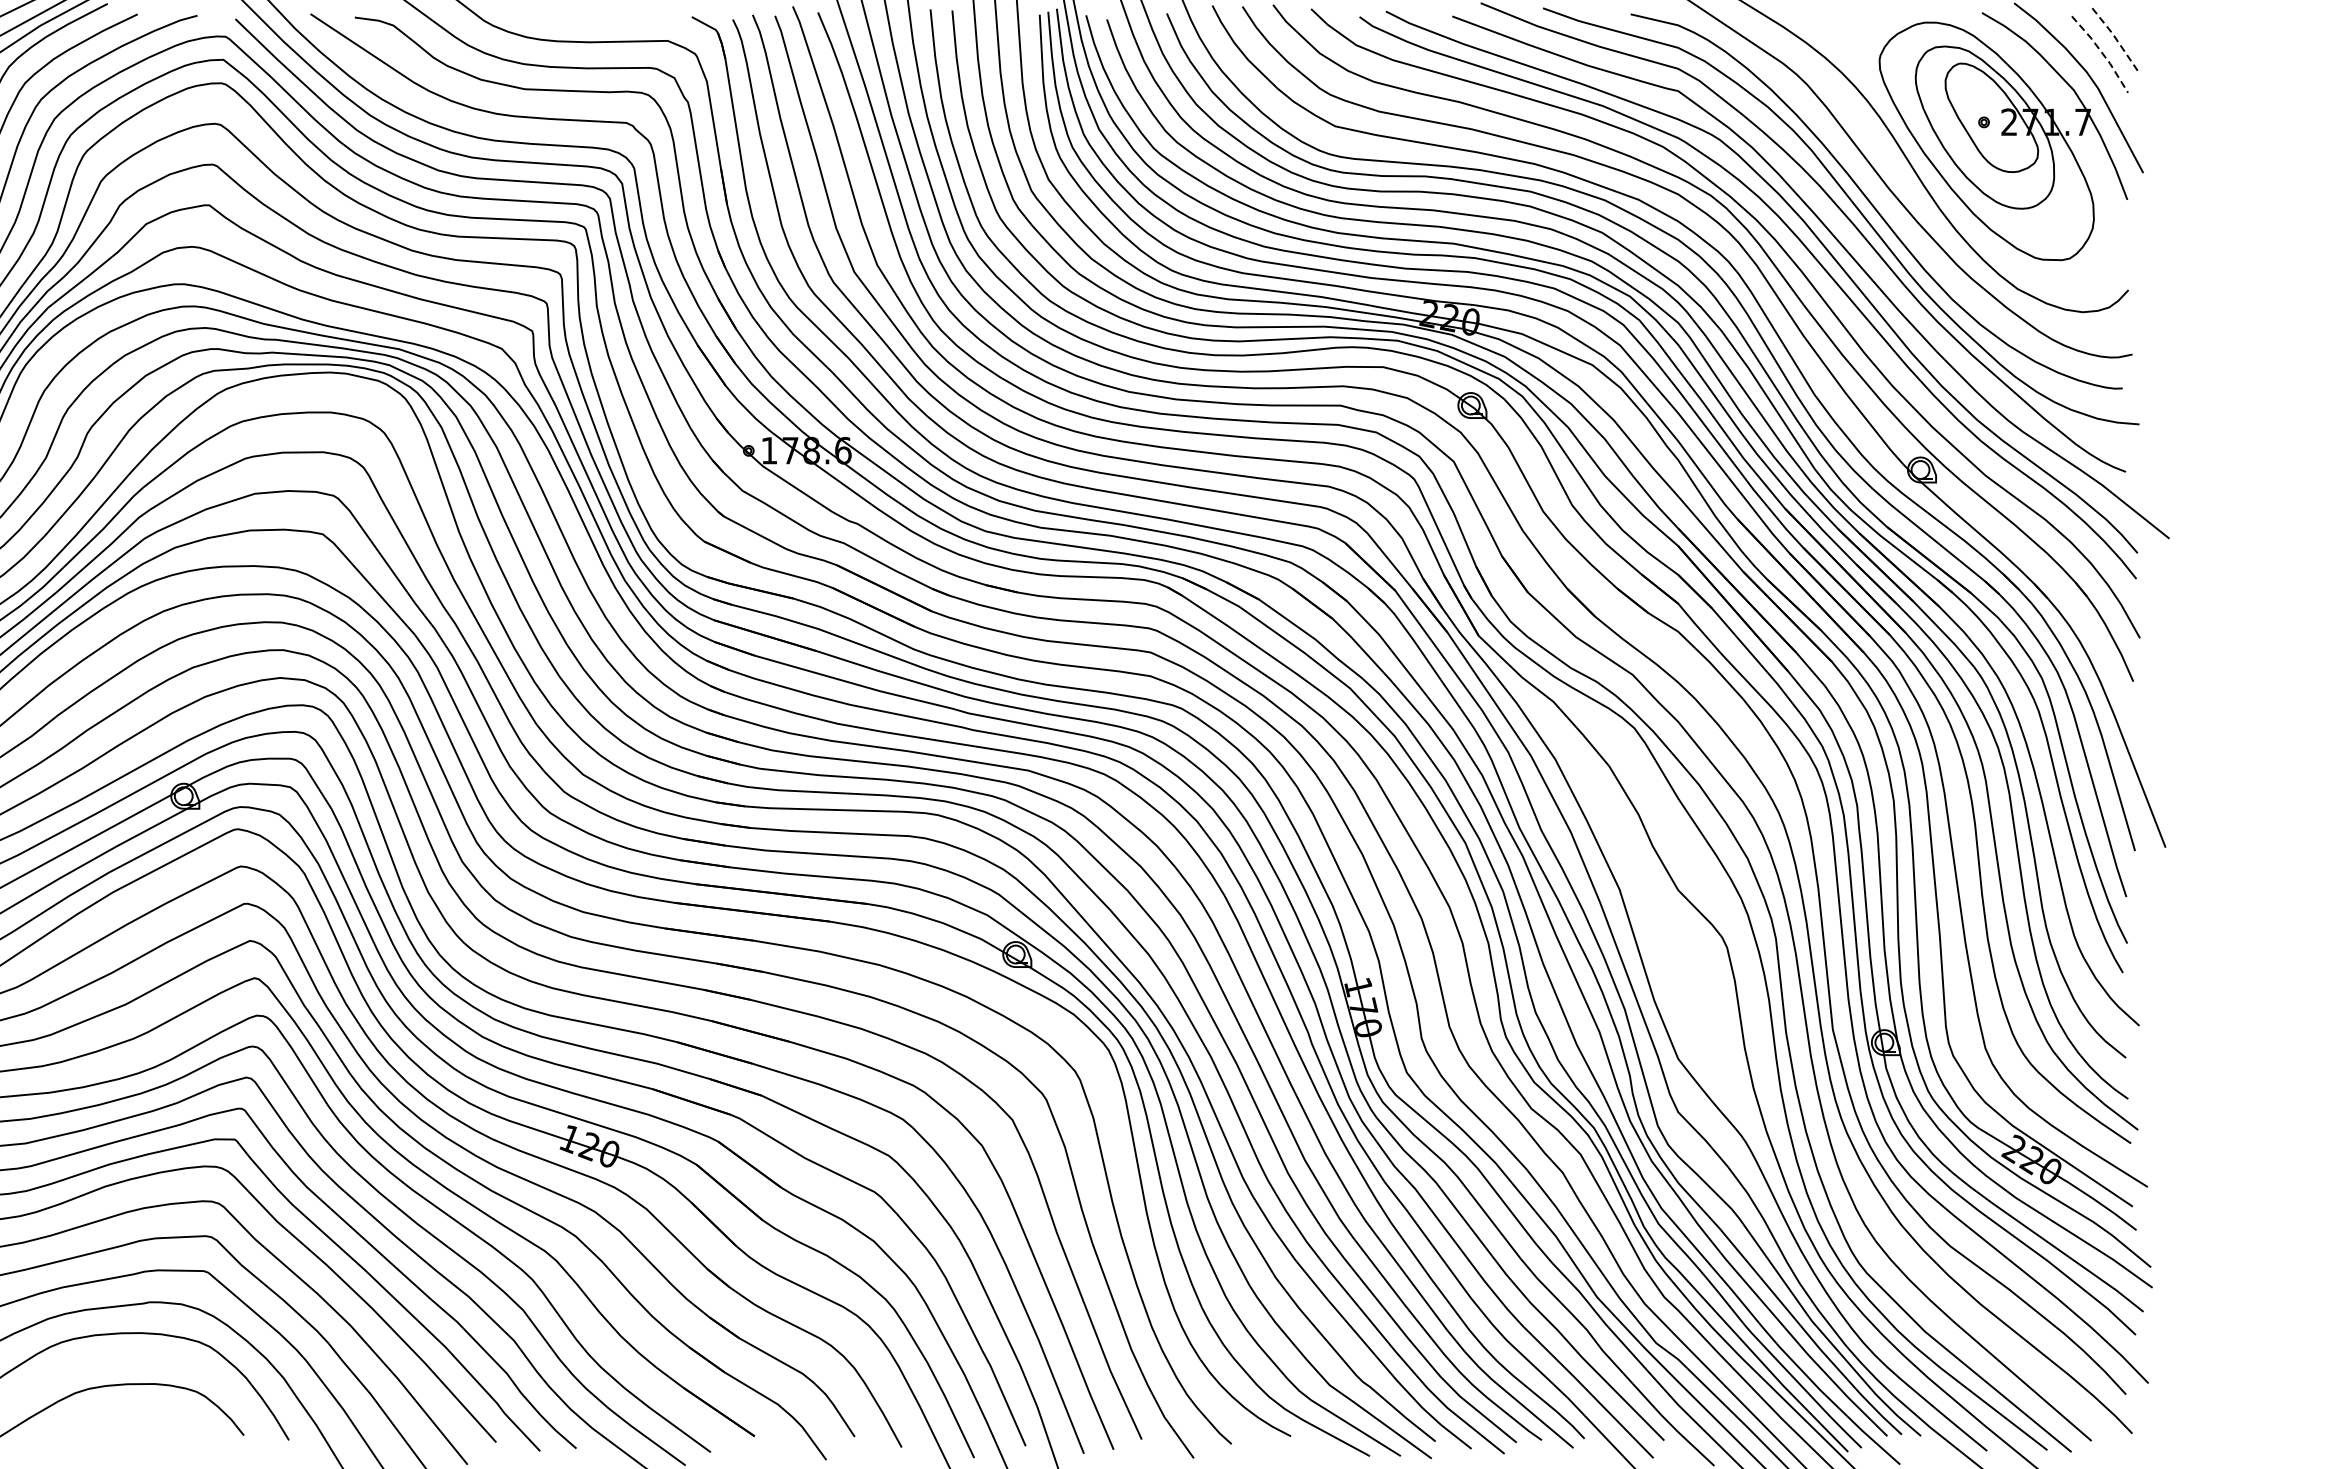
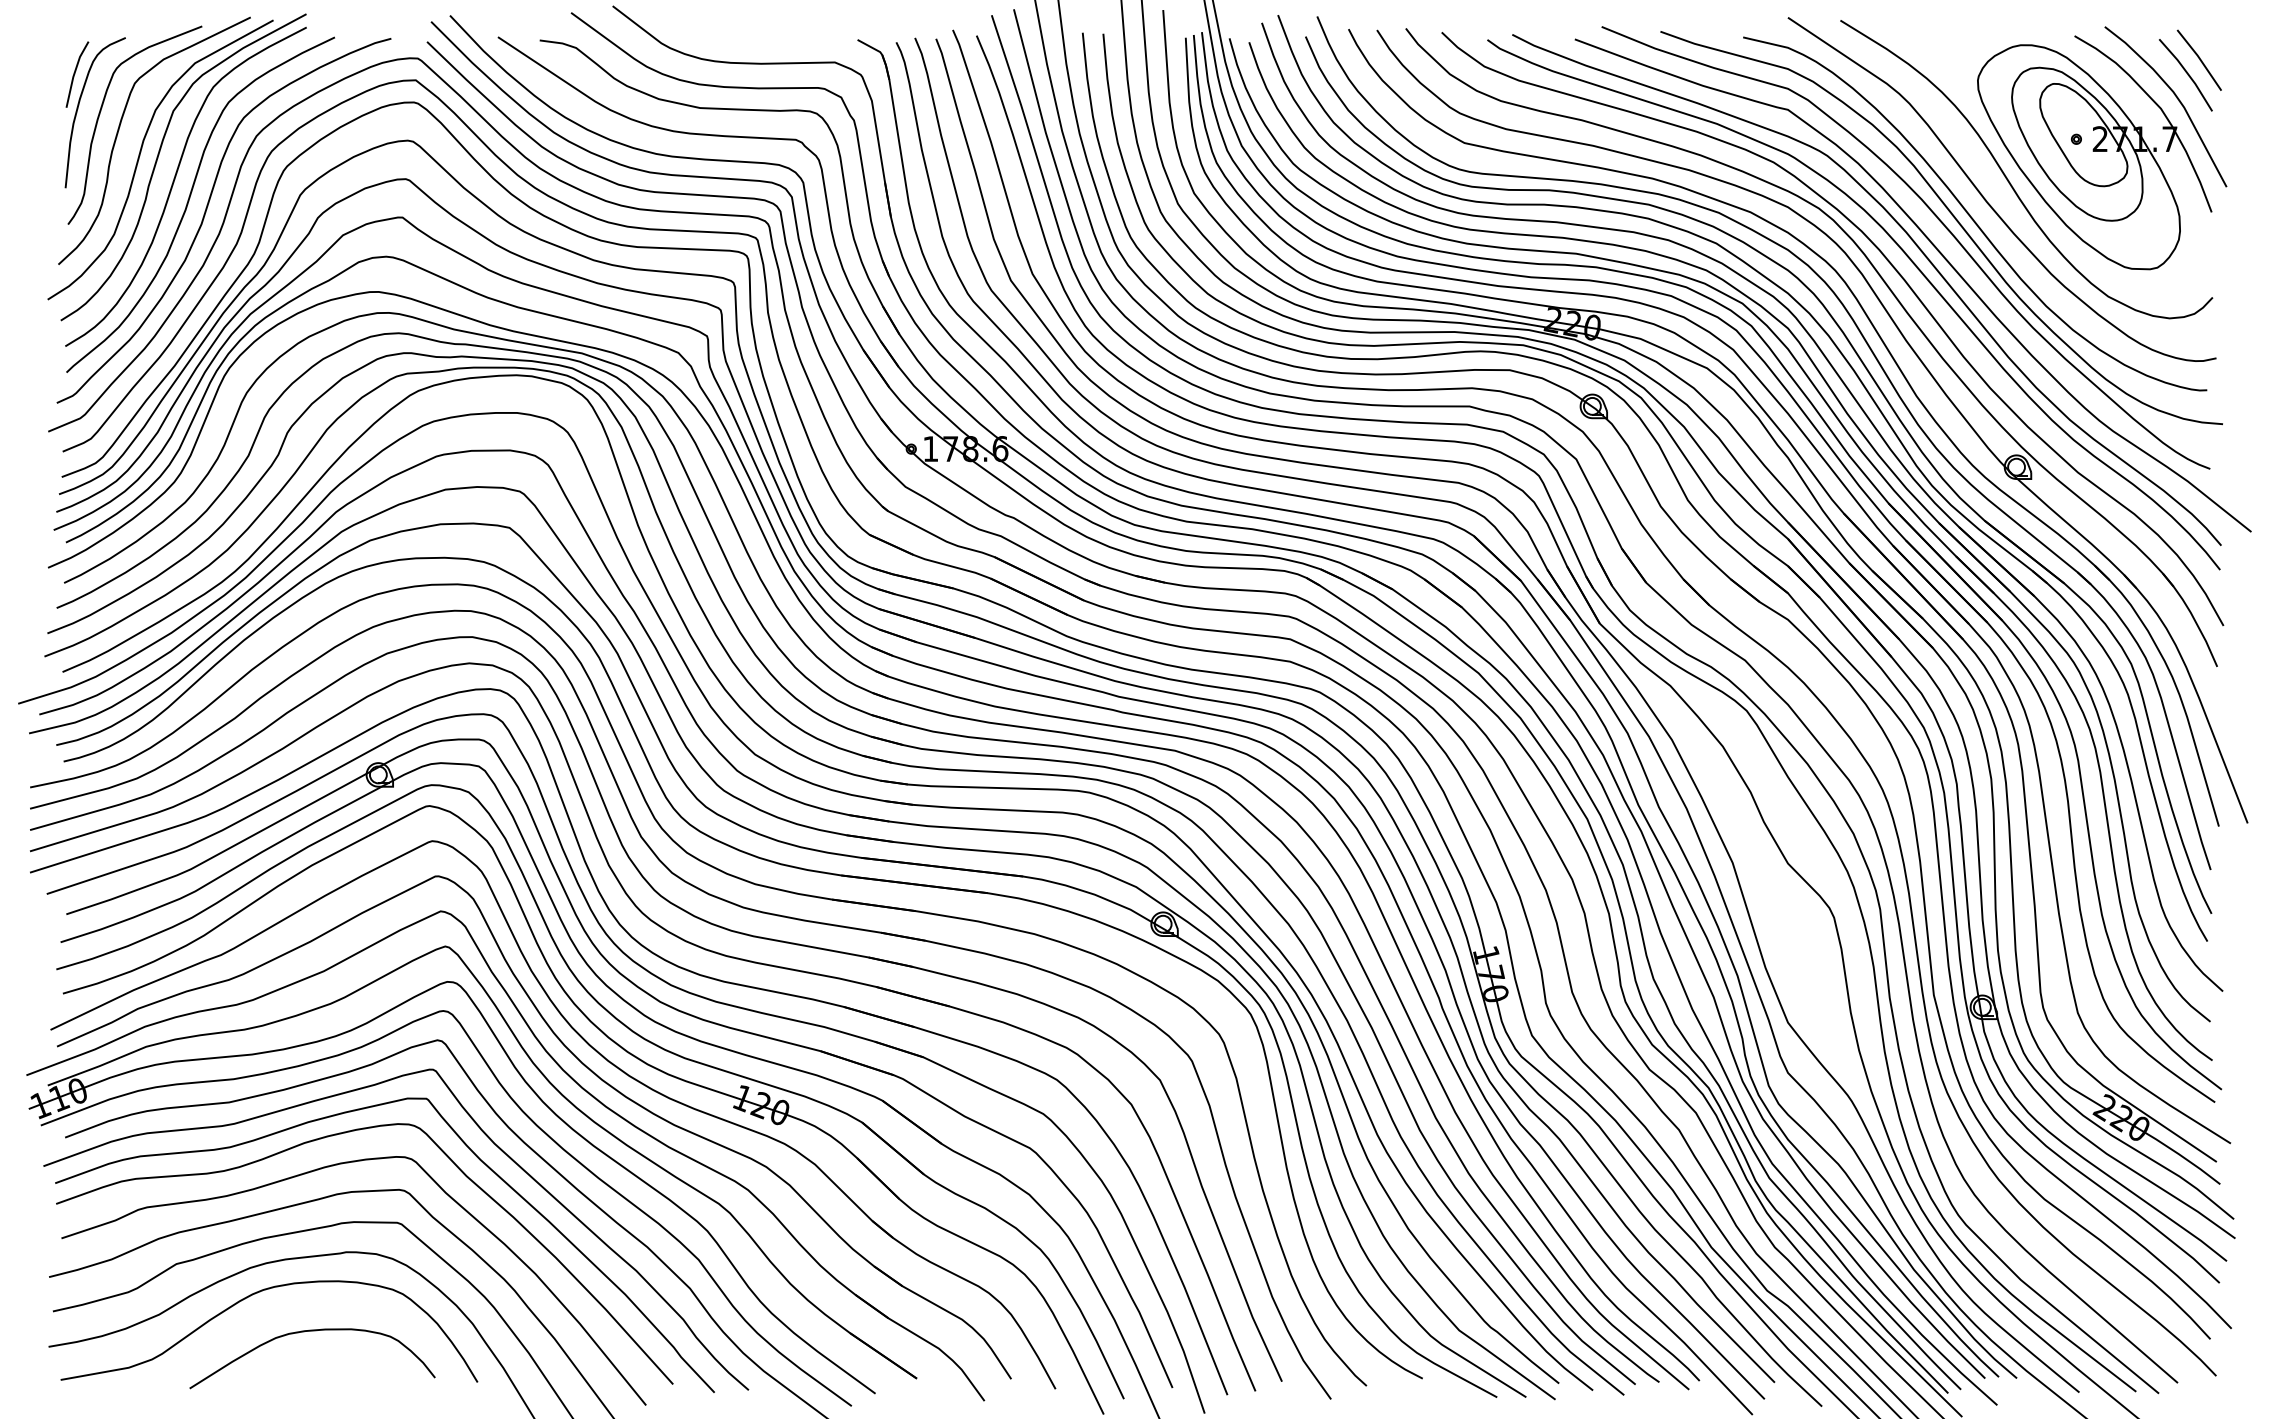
line: (2114, 36) -> (2199, 58), dashed -> solid
line: (2102, 53) -> (2188, 74), dashed -> solid

